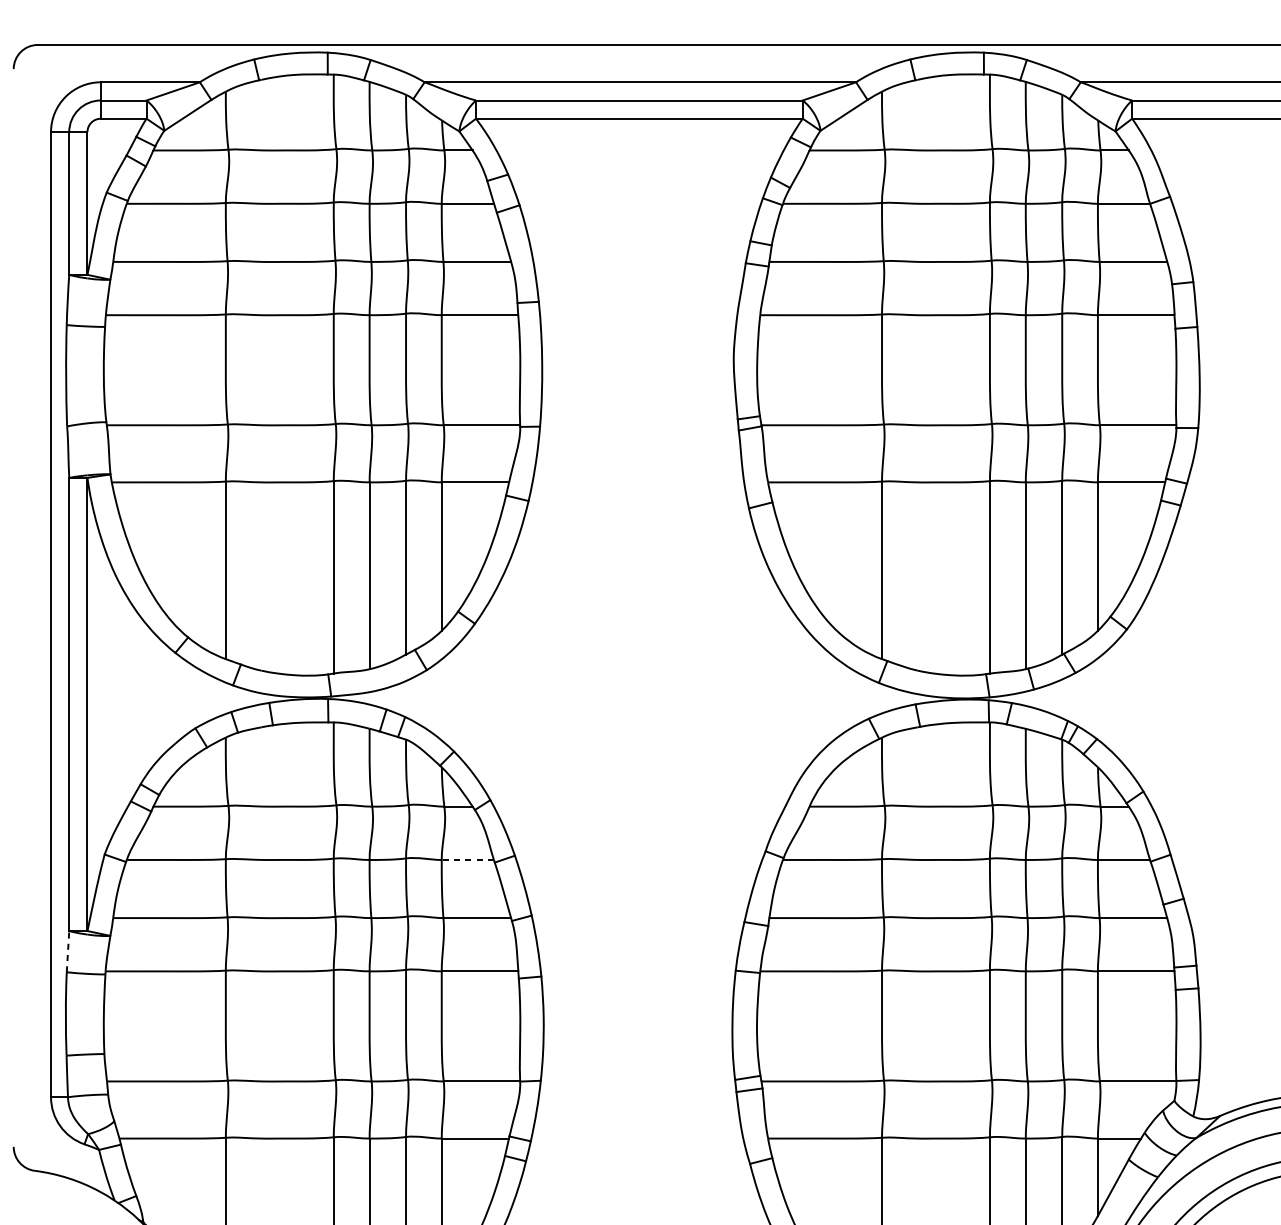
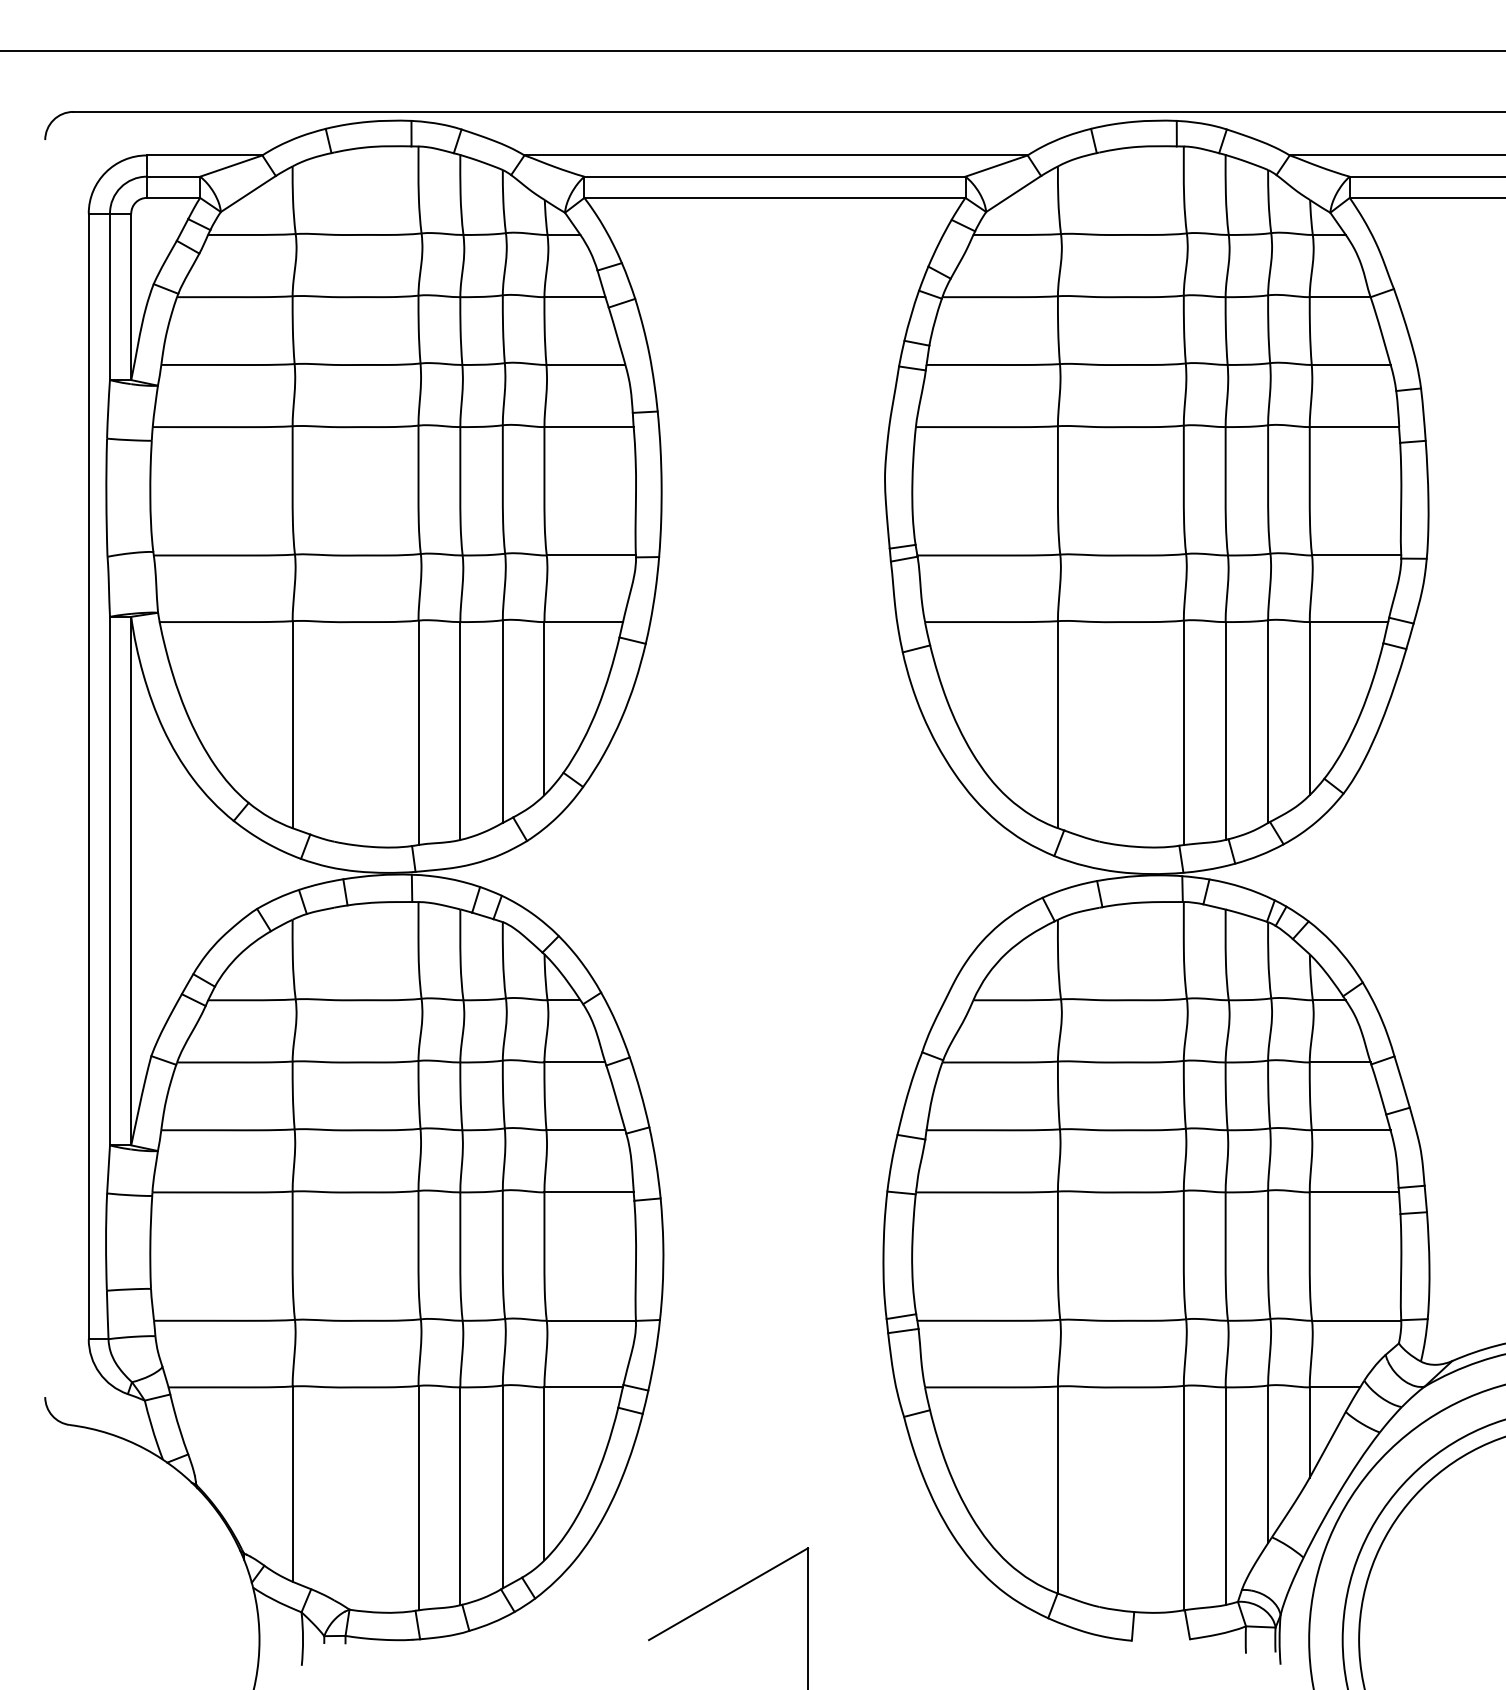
line: (467, 859) -> (574, 1062), dashed -> solid
line: (67, 950) -> (108, 1168), dashed -> solid

